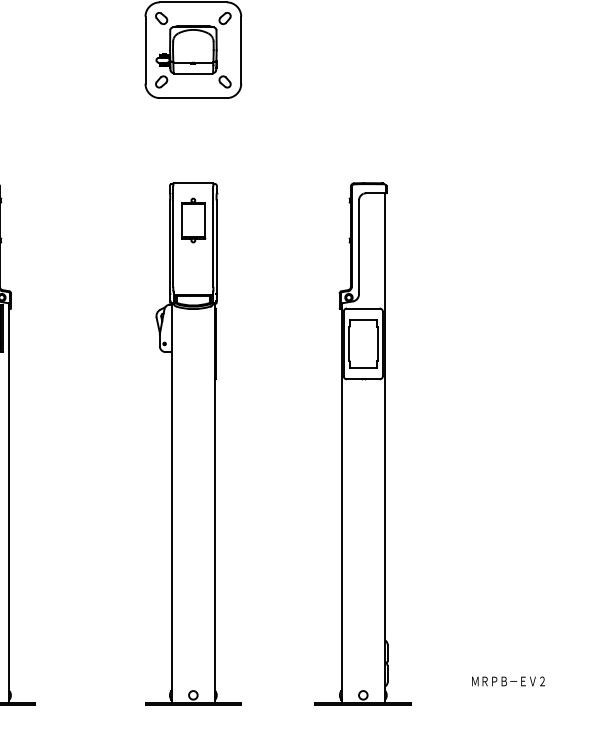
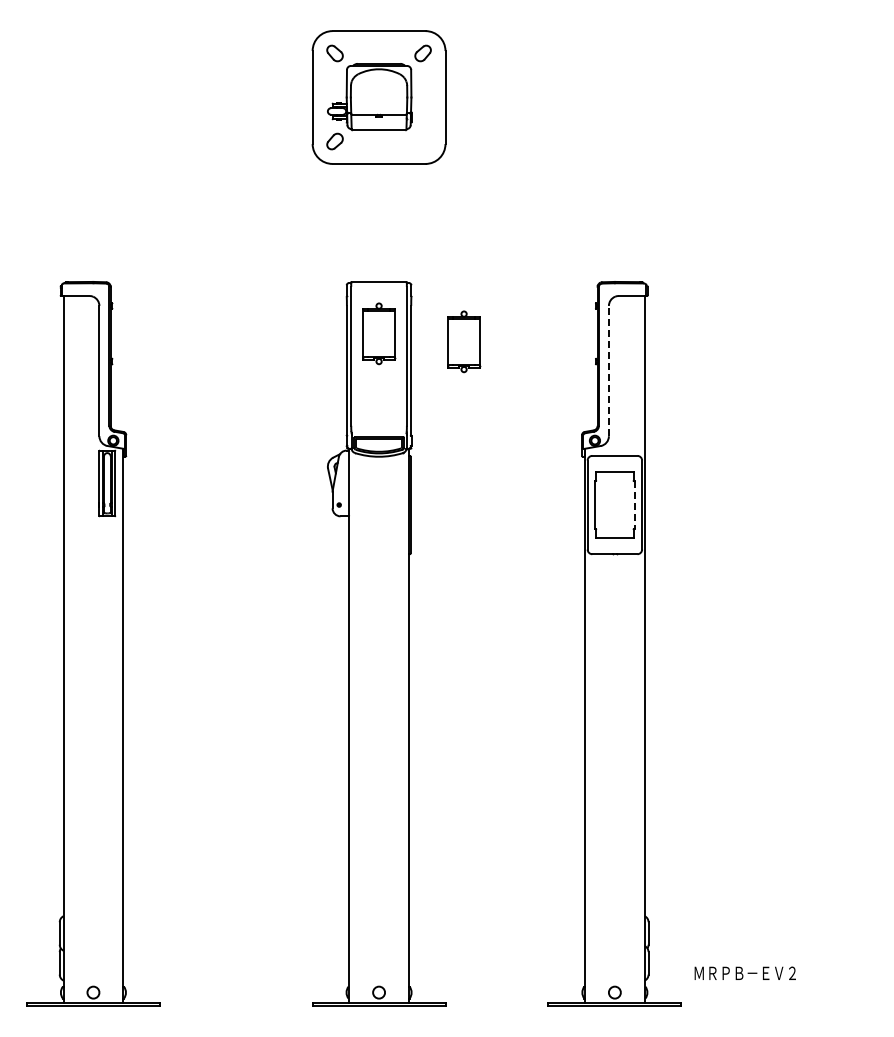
part: (224, 81) -> (422, 141), removed
part: (254, 226) -> (464, 341), added
line: (358, 246) -> (608, 370), solid -> dashed
line: (377, 344) -> (634, 505), solid -> dashed
text: (507, 680) -> (744, 972), moved

